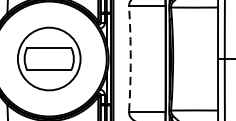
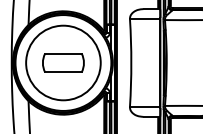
circle: (49, 58) -> (63, 62), size x1.43
arc: (130, 59) -> (131, 63), dashed -> solid

